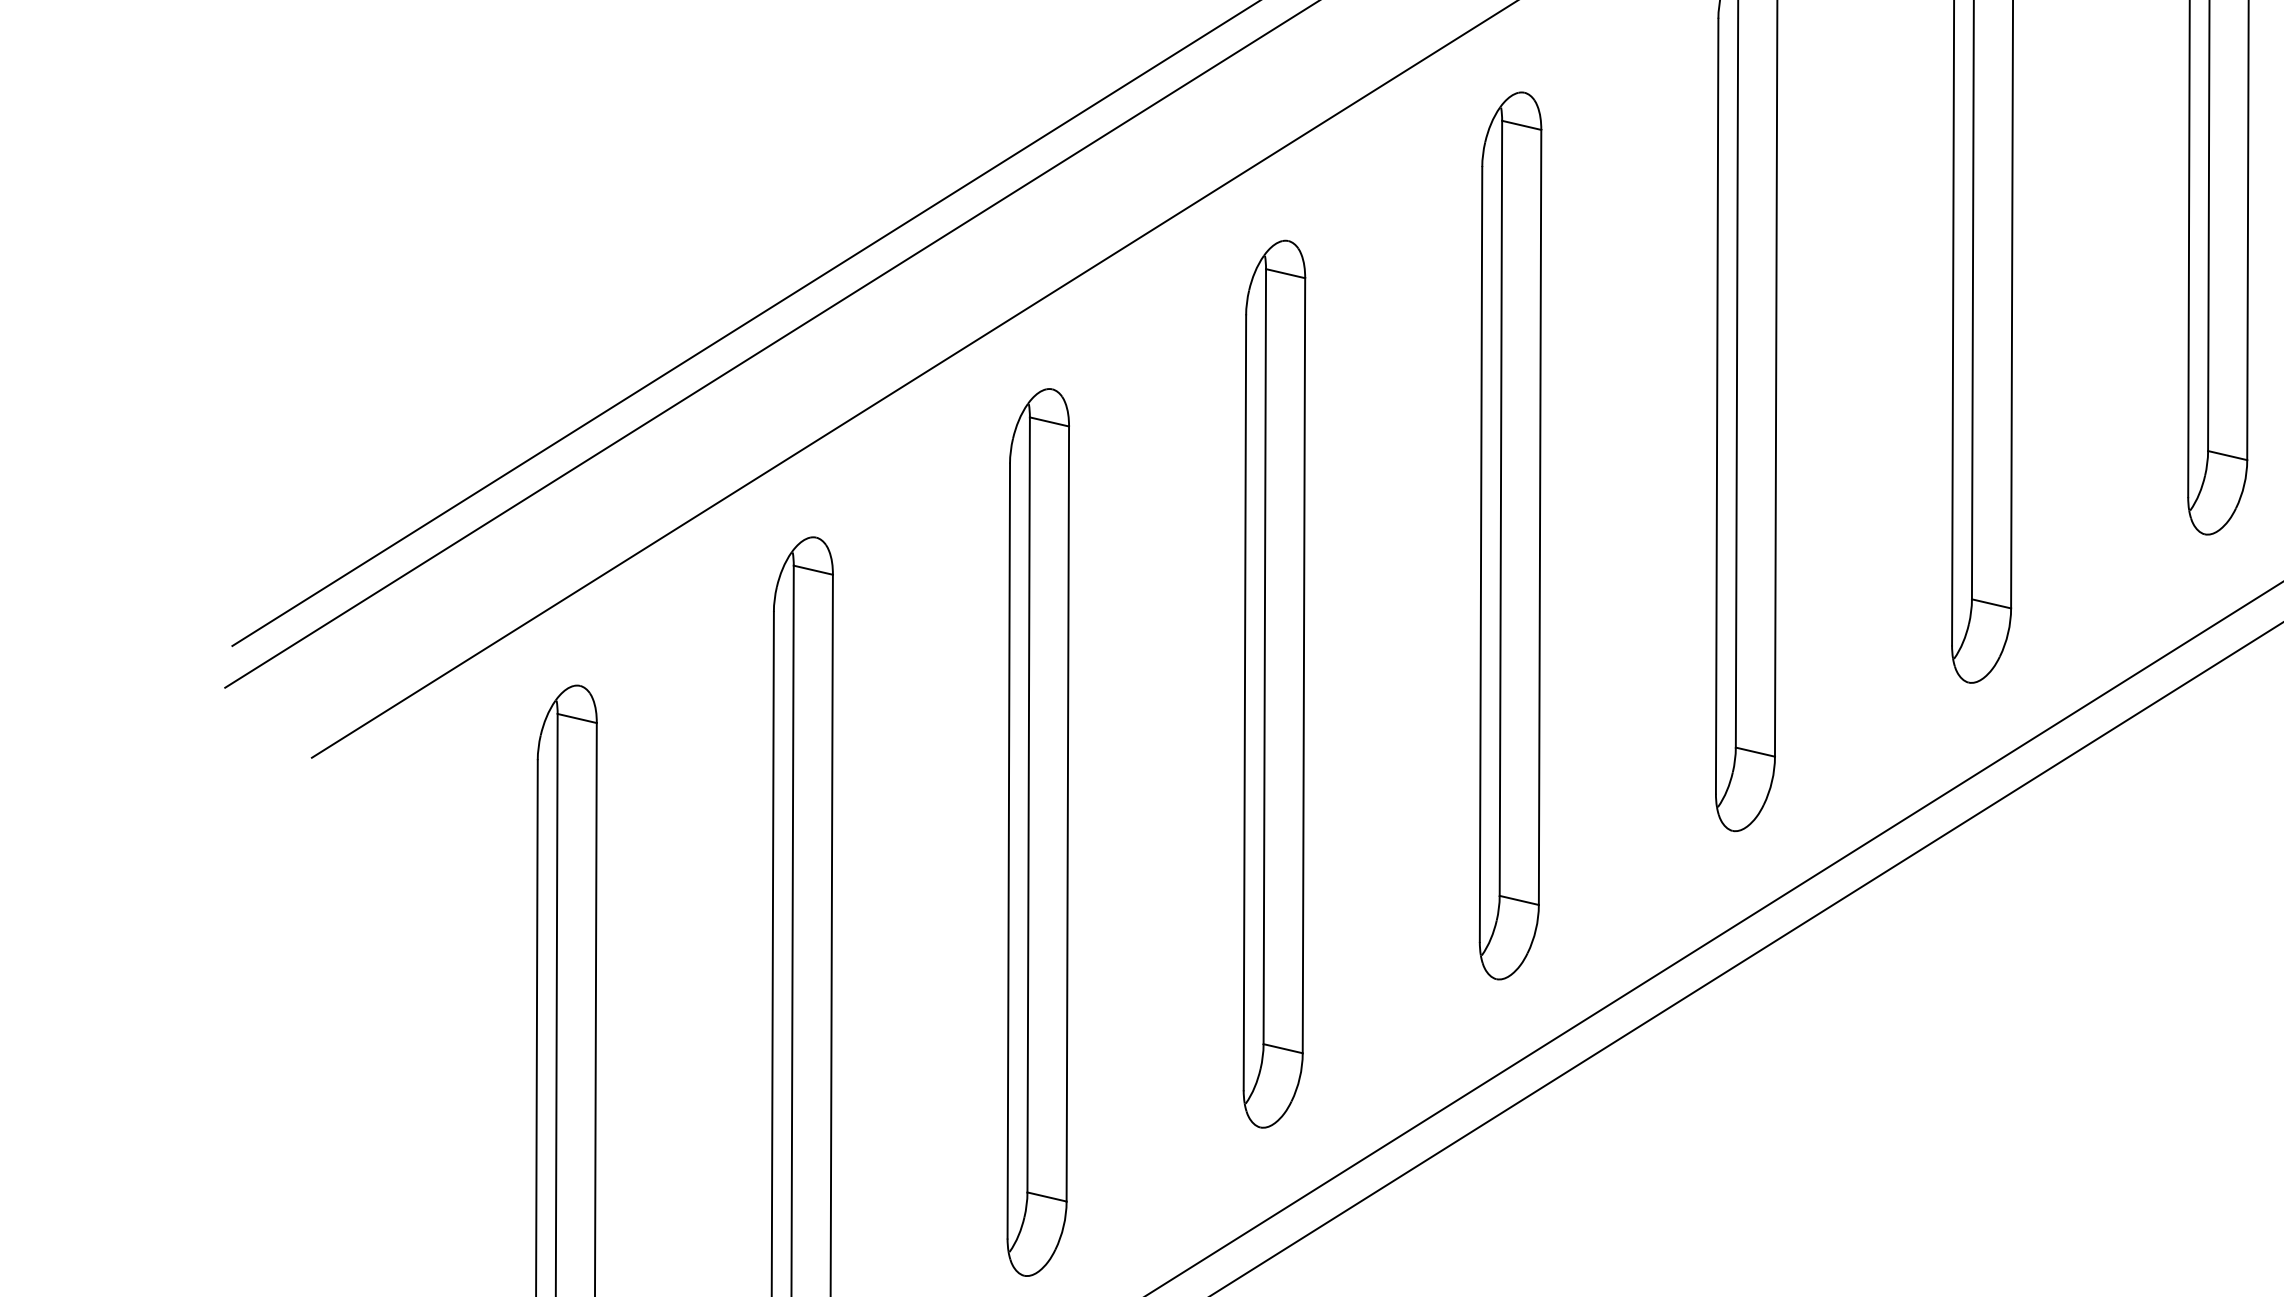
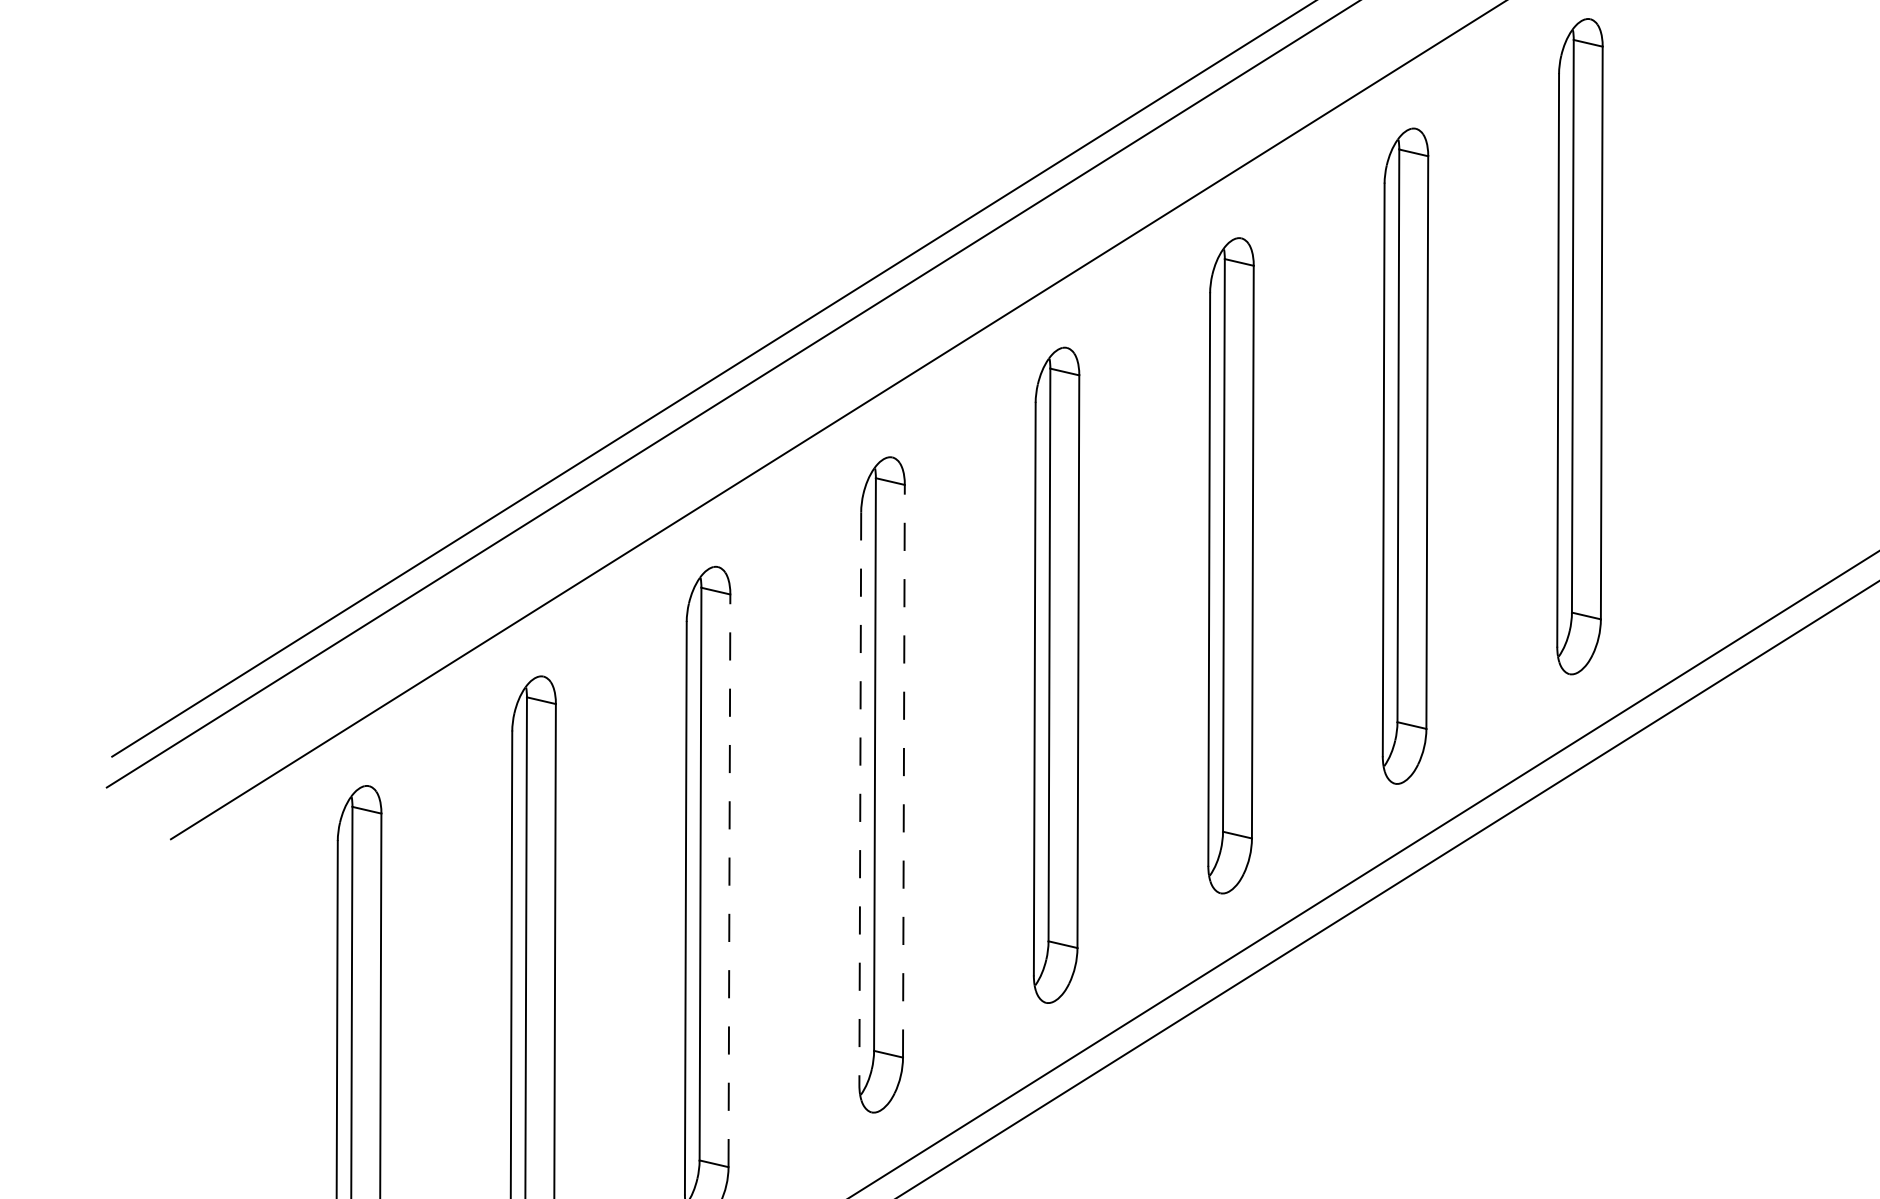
line: (1303, 664) -> (903, 770), solid -> dashed
line: (1245, 703) -> (860, 799), solid -> dashed
line: (1067, 813) -> (729, 880), solid -> dashed

